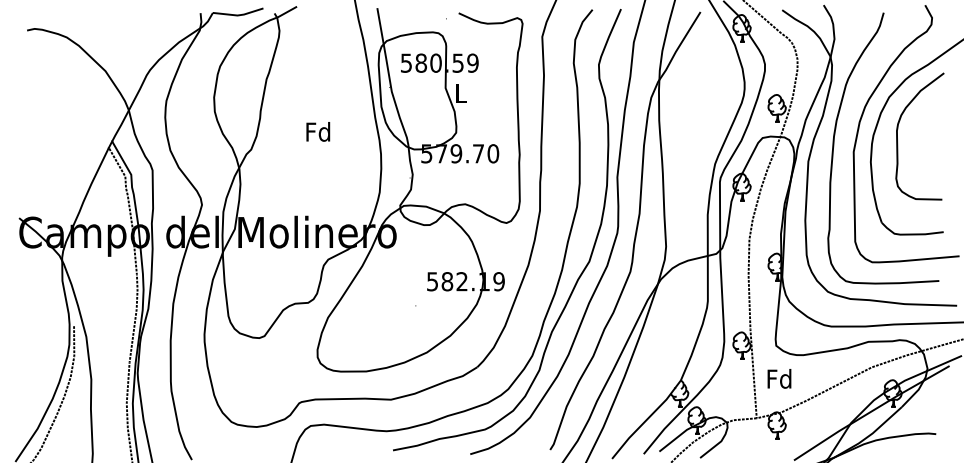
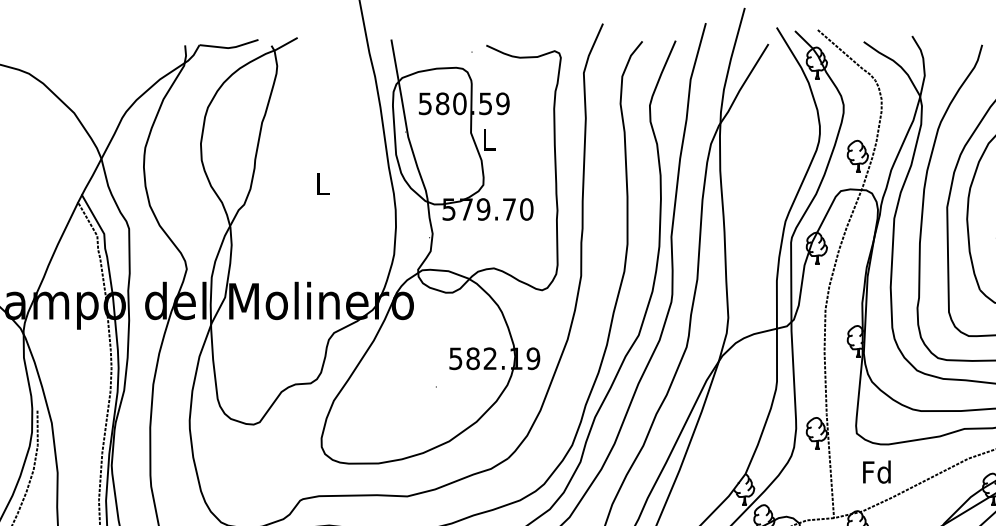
text: (318, 131) -> (322, 183), Fd -> L
text: (779, 378) -> (876, 471), moved

